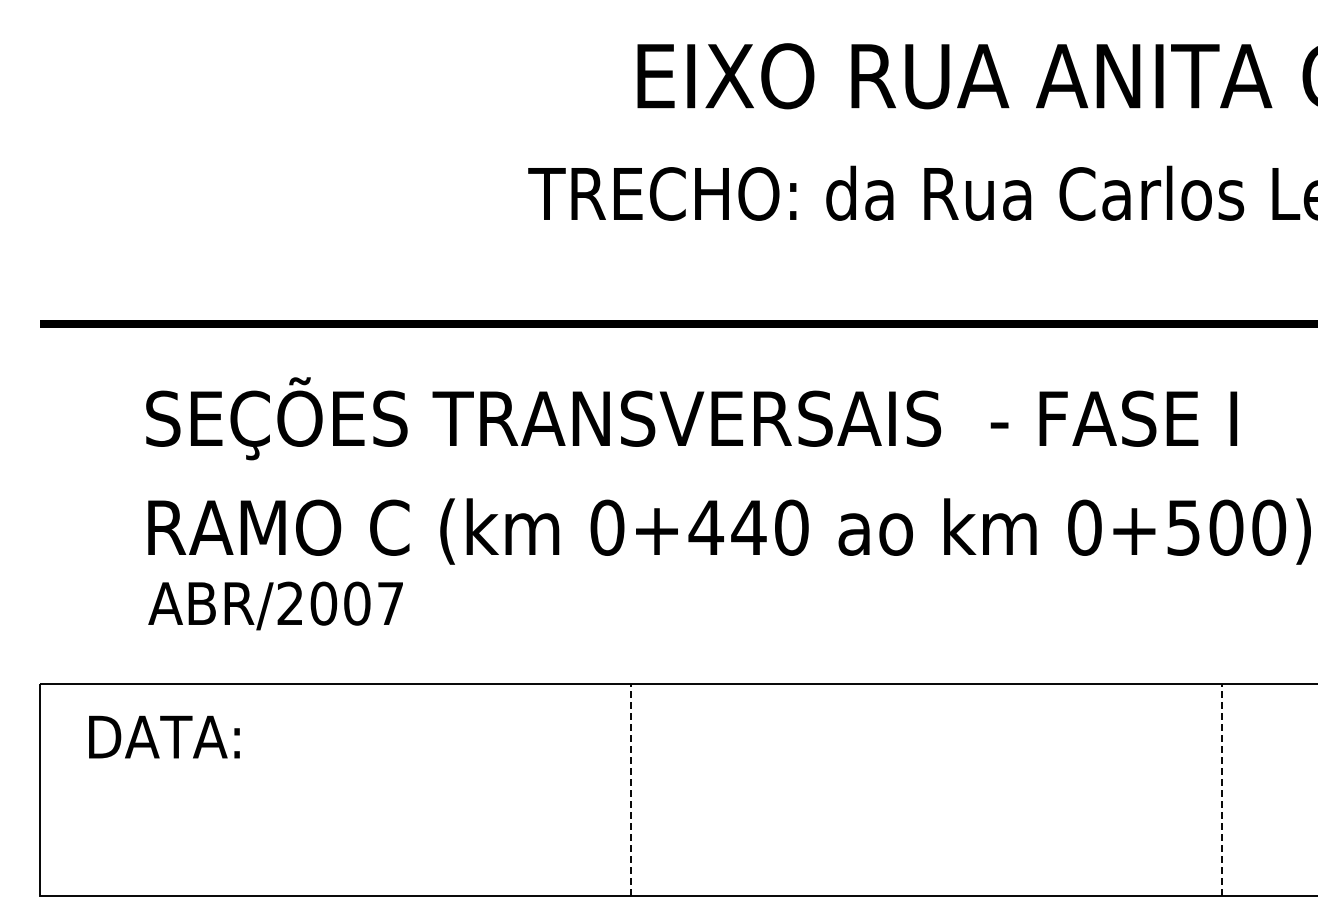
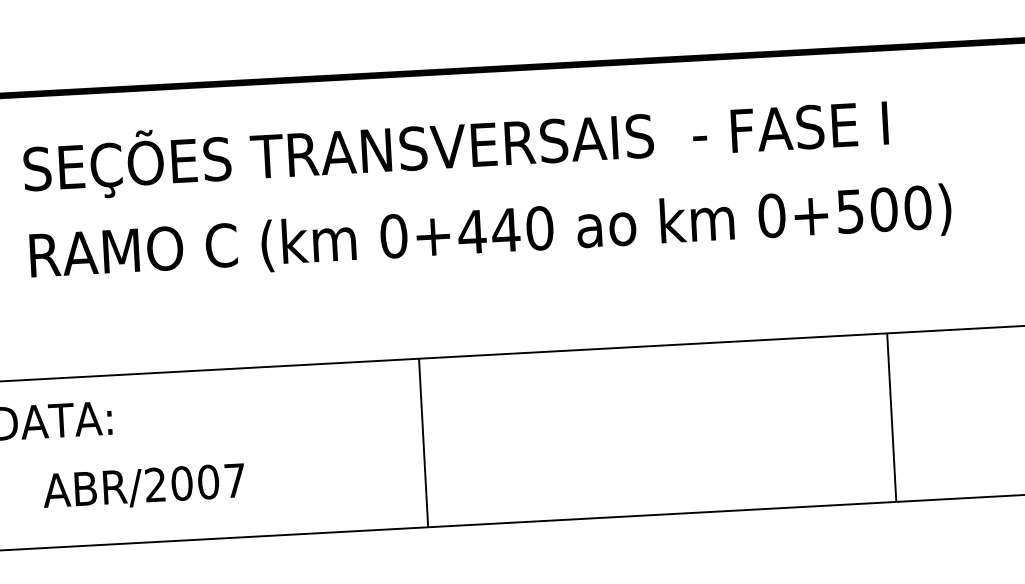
text: (275, 605) -> (143, 487), moved
line: (630, 789) -> (423, 442), dashed -> solid
line: (1221, 789) -> (891, 417), dashed -> solid

